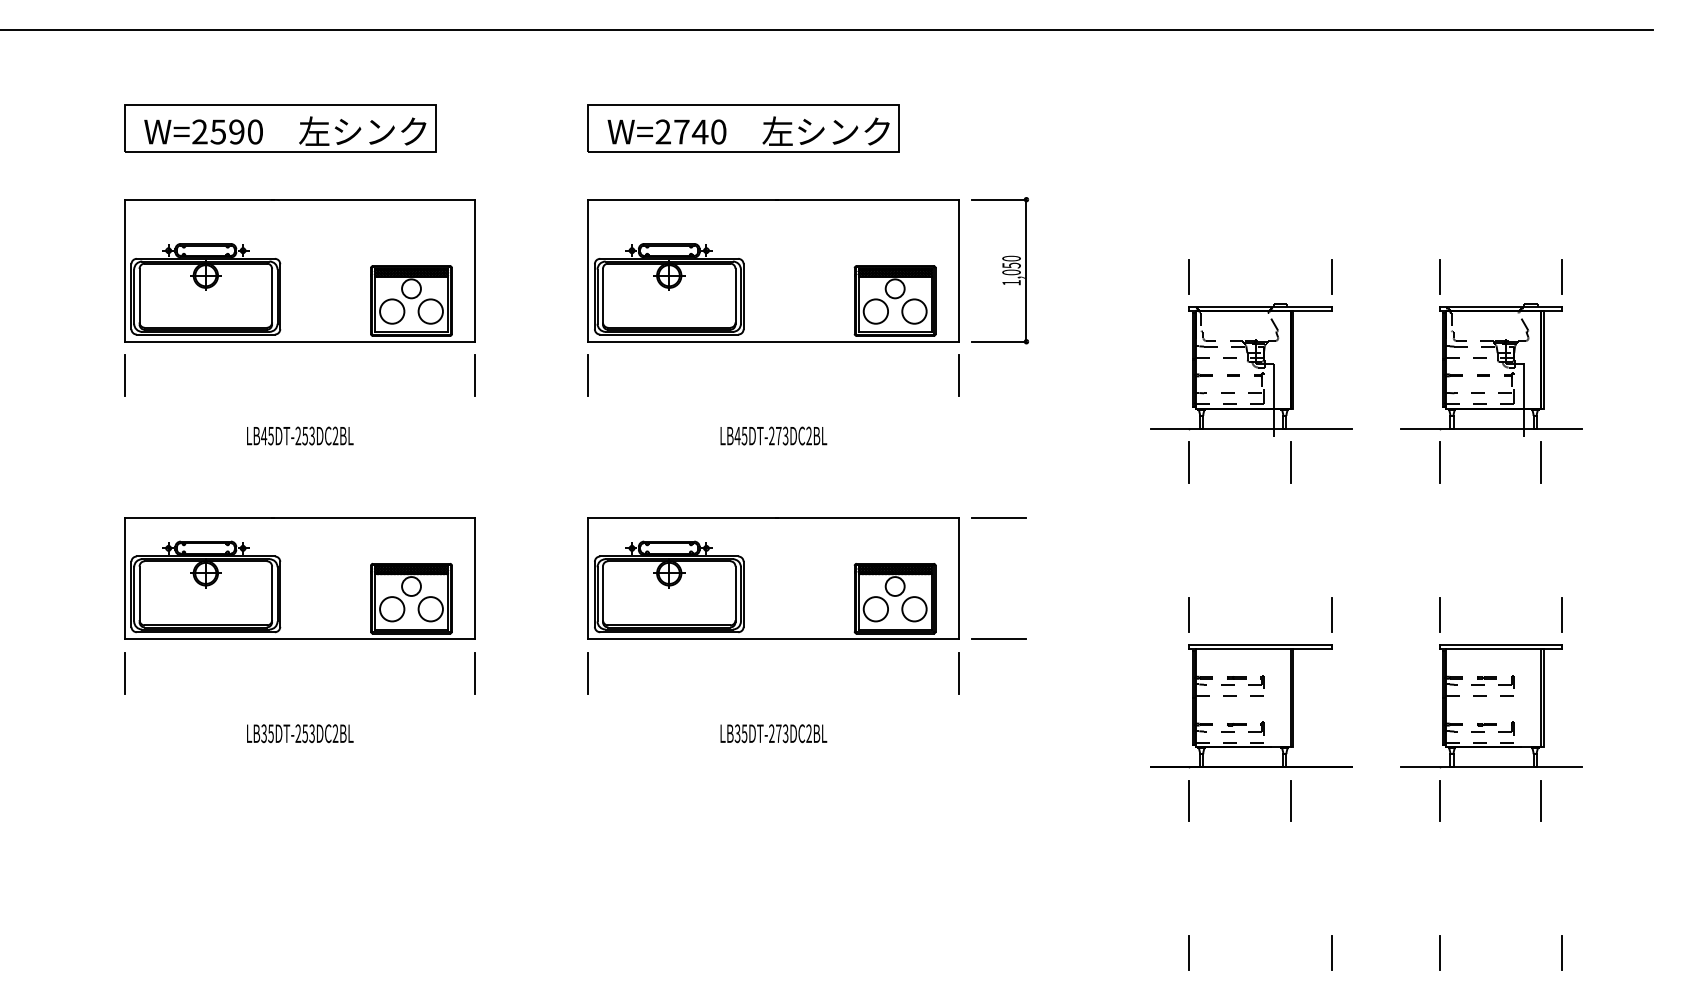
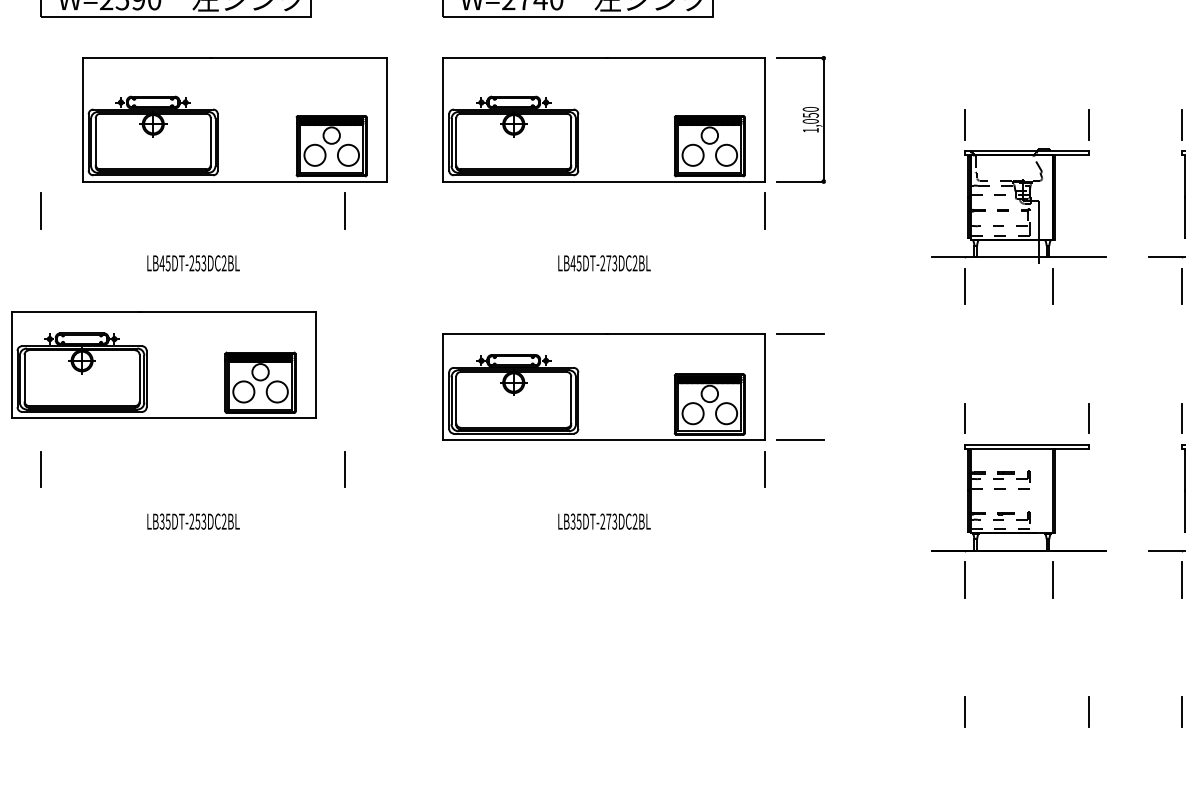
part: (299, 270) -> (234, 119), moved
line: (588, 375) -> (443, 210), removed
part: (299, 578) -> (163, 365), moved
line: (588, 672) -> (443, 468), removed

